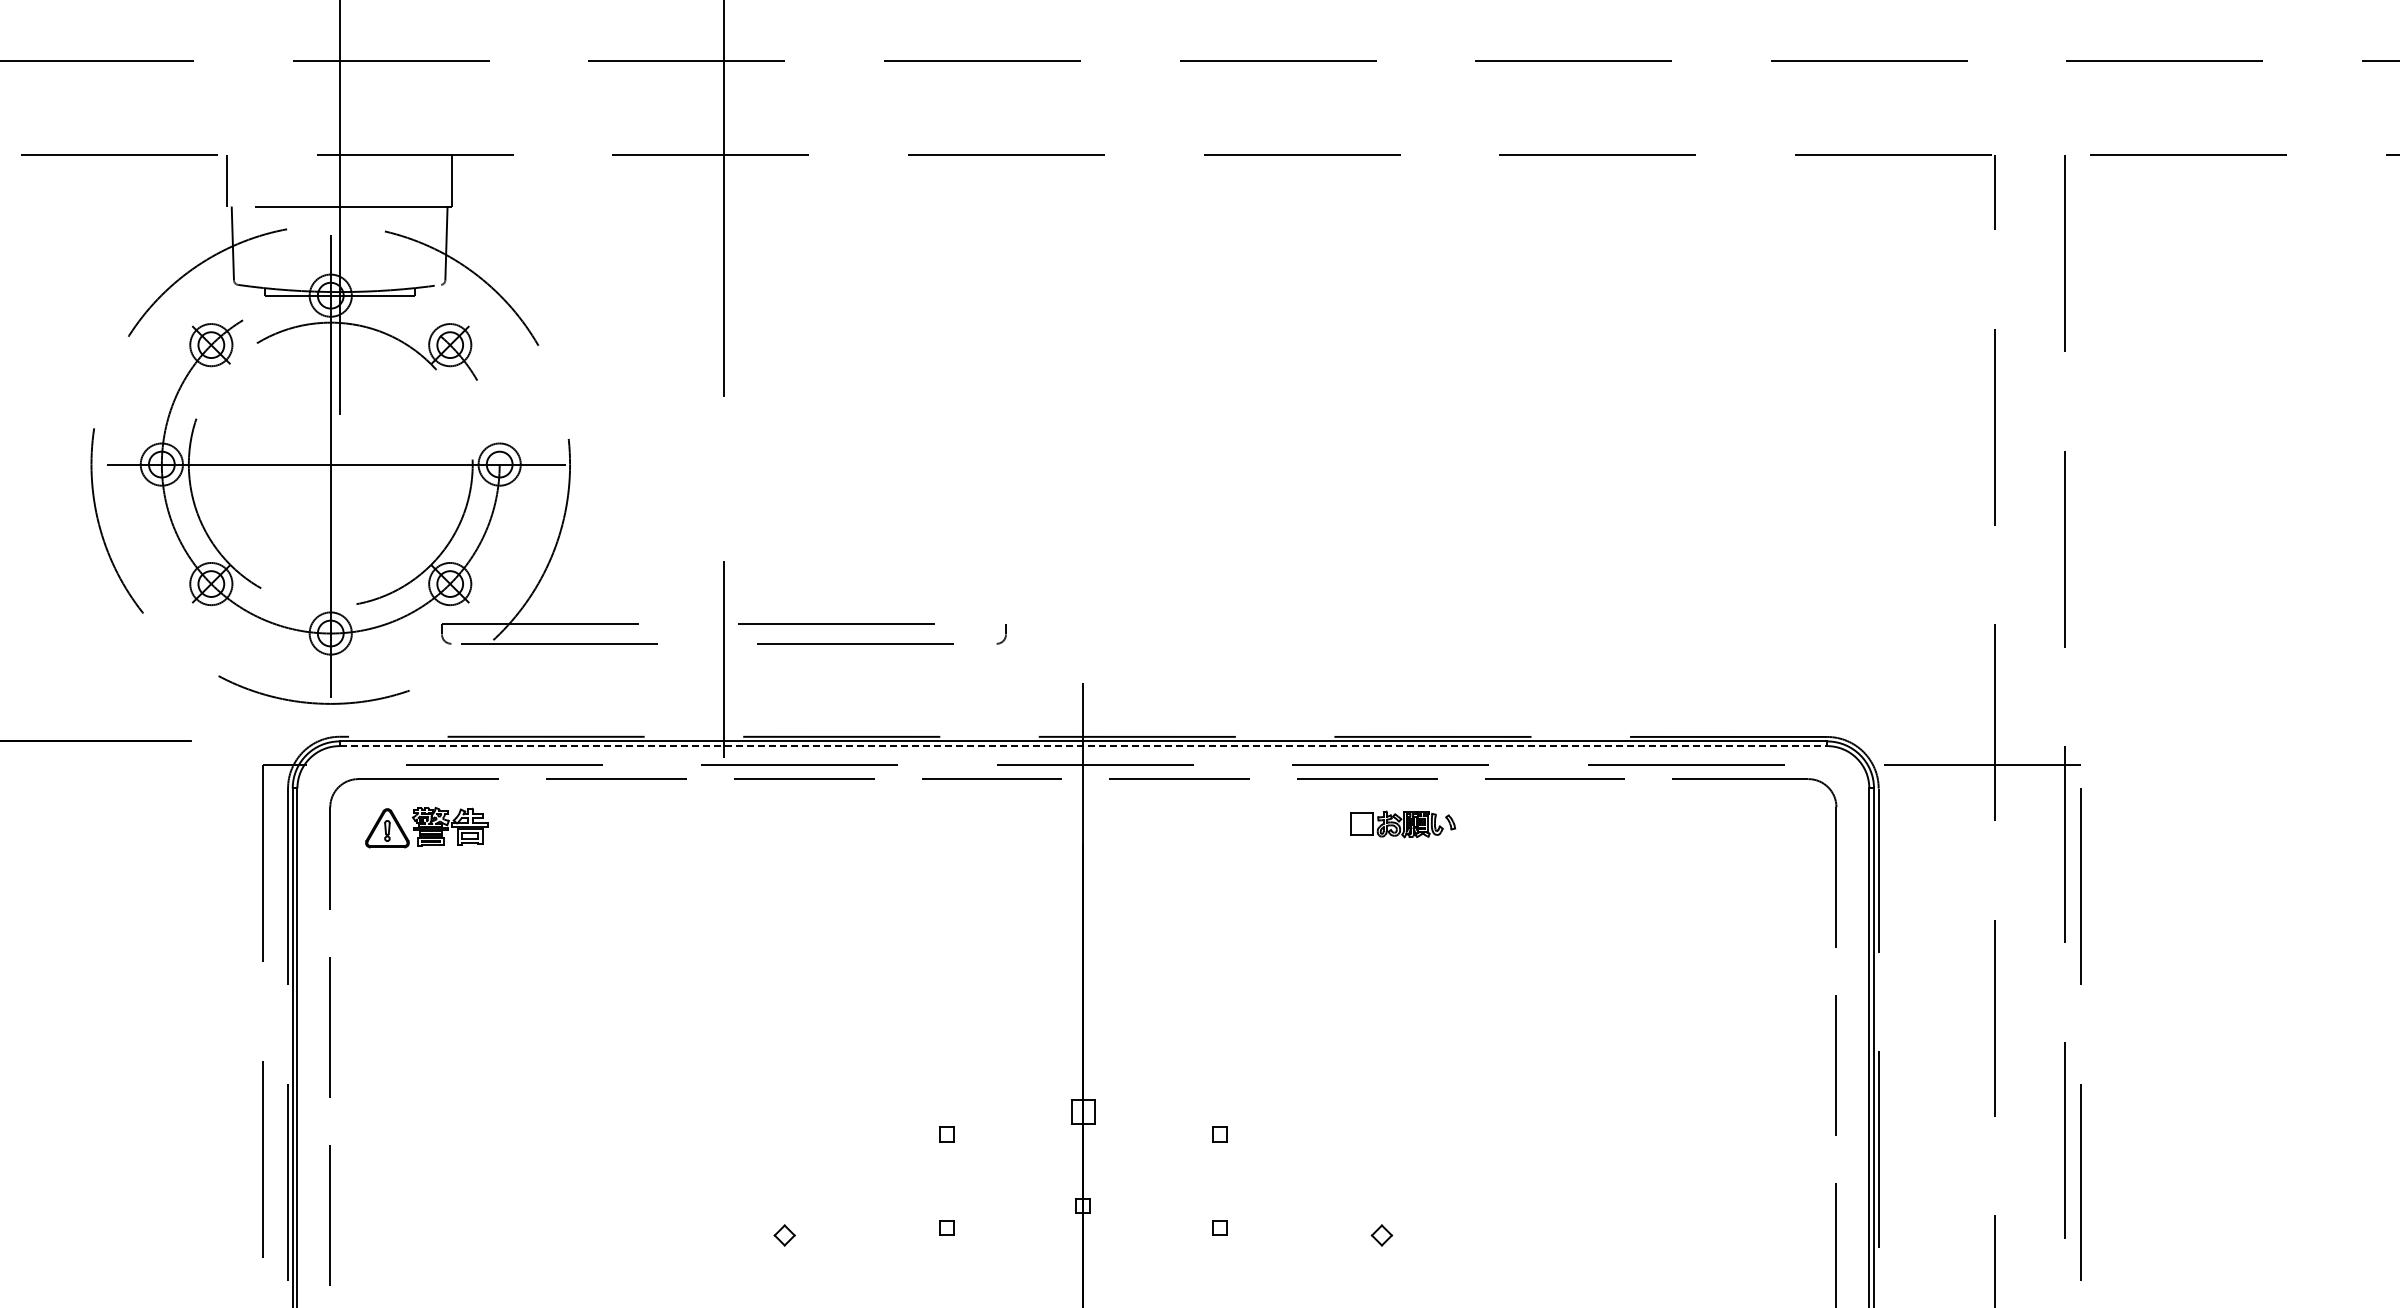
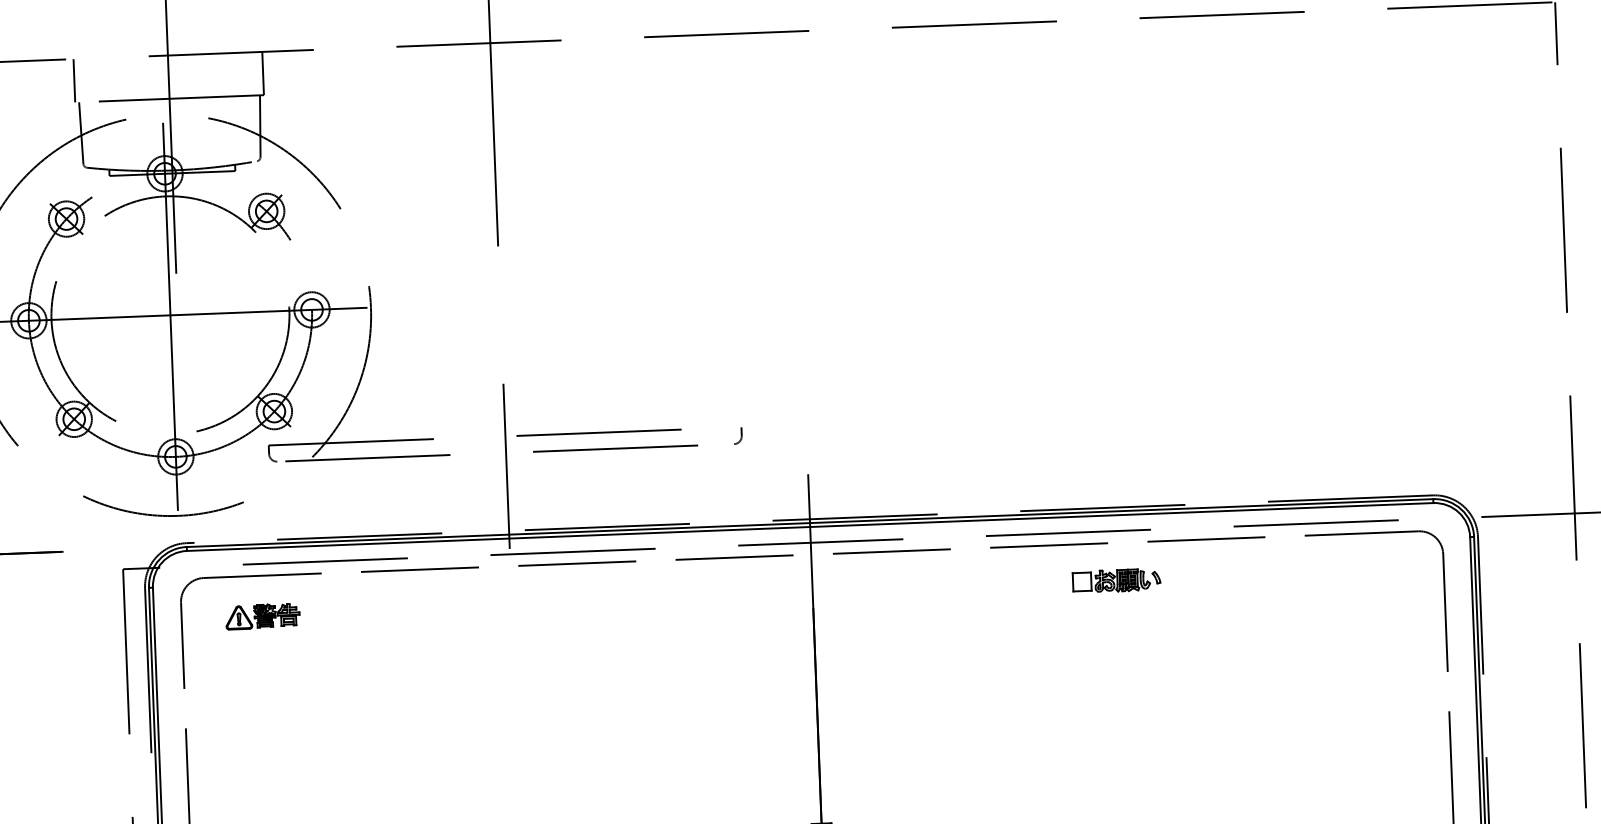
line: (1083, 746) -> (810, 527), dashed -> solid
part: (1403, 824) -> (1117, 581), moved
part: (426, 827) -> (262, 616), size x0.71

